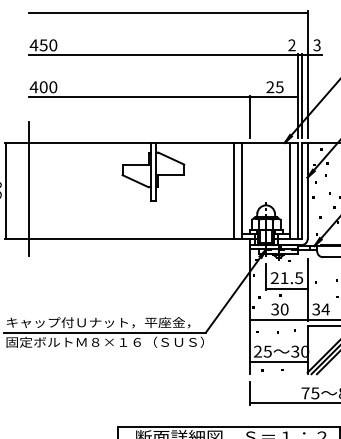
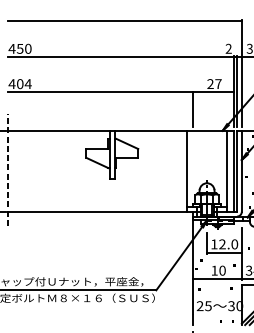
text: (53, 87) -> (28, 84), 400 -> 404
text: (279, 87) -> (218, 84), 25 -> 27
line: (29, 189) -> (8, 169), solid -> dashed
line: (234, 190) -> (180, 170), removed
text: (286, 278) -> (224, 244), 21.5 -> 12.0
text: (274, 309) -> (214, 270), 30 -> 10
line: (278, 361) -> (217, 314), removed

